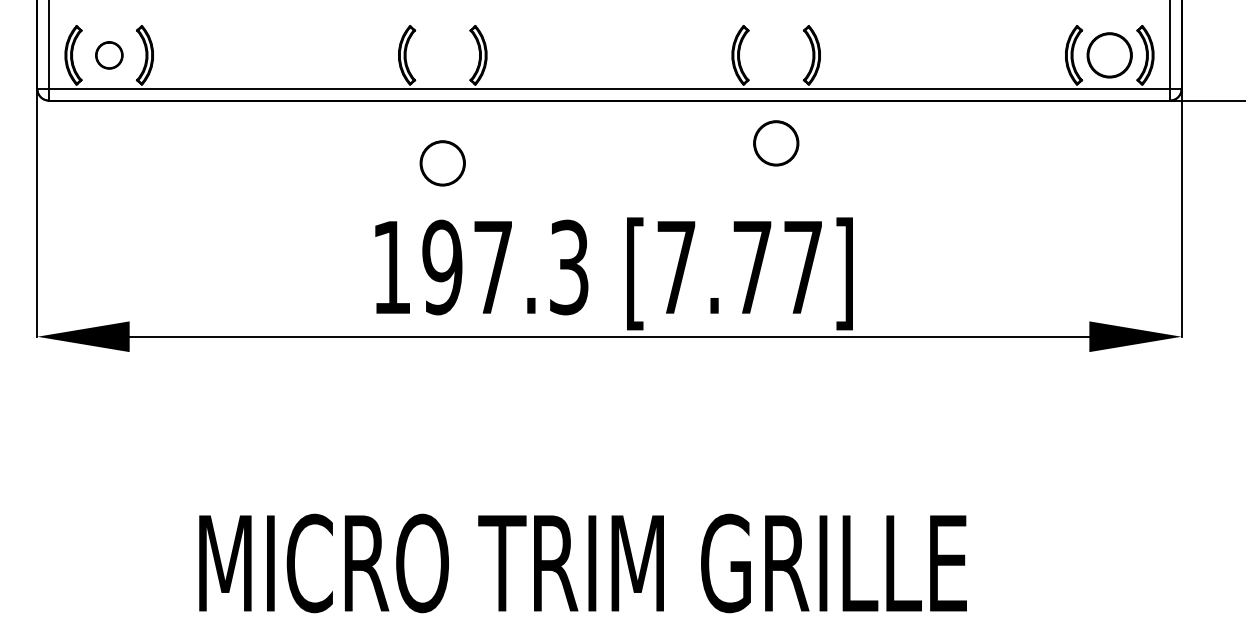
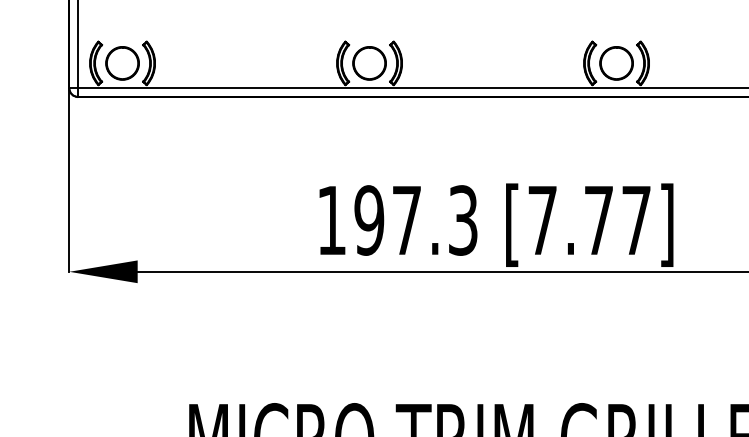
circle: (109, 55) -> (122, 63), size x1.67
circle: (776, 143) -> (616, 63), moved
circle: (442, 163) -> (369, 63), moved

